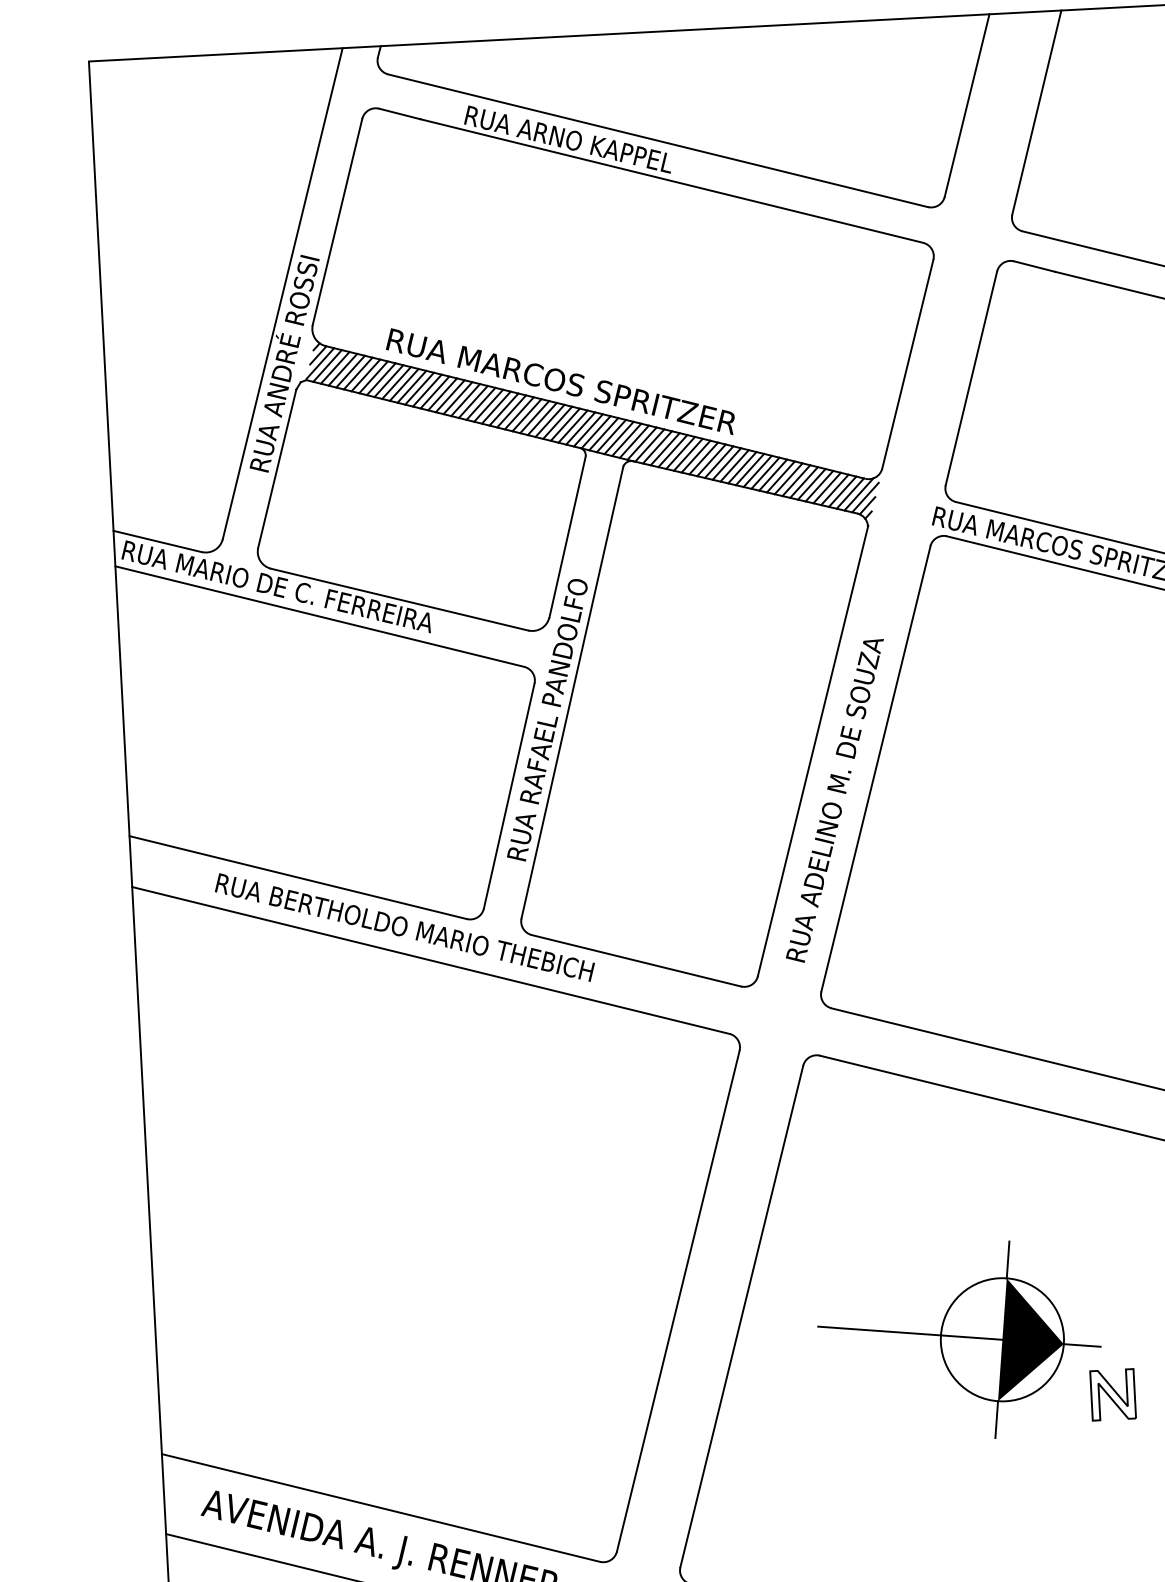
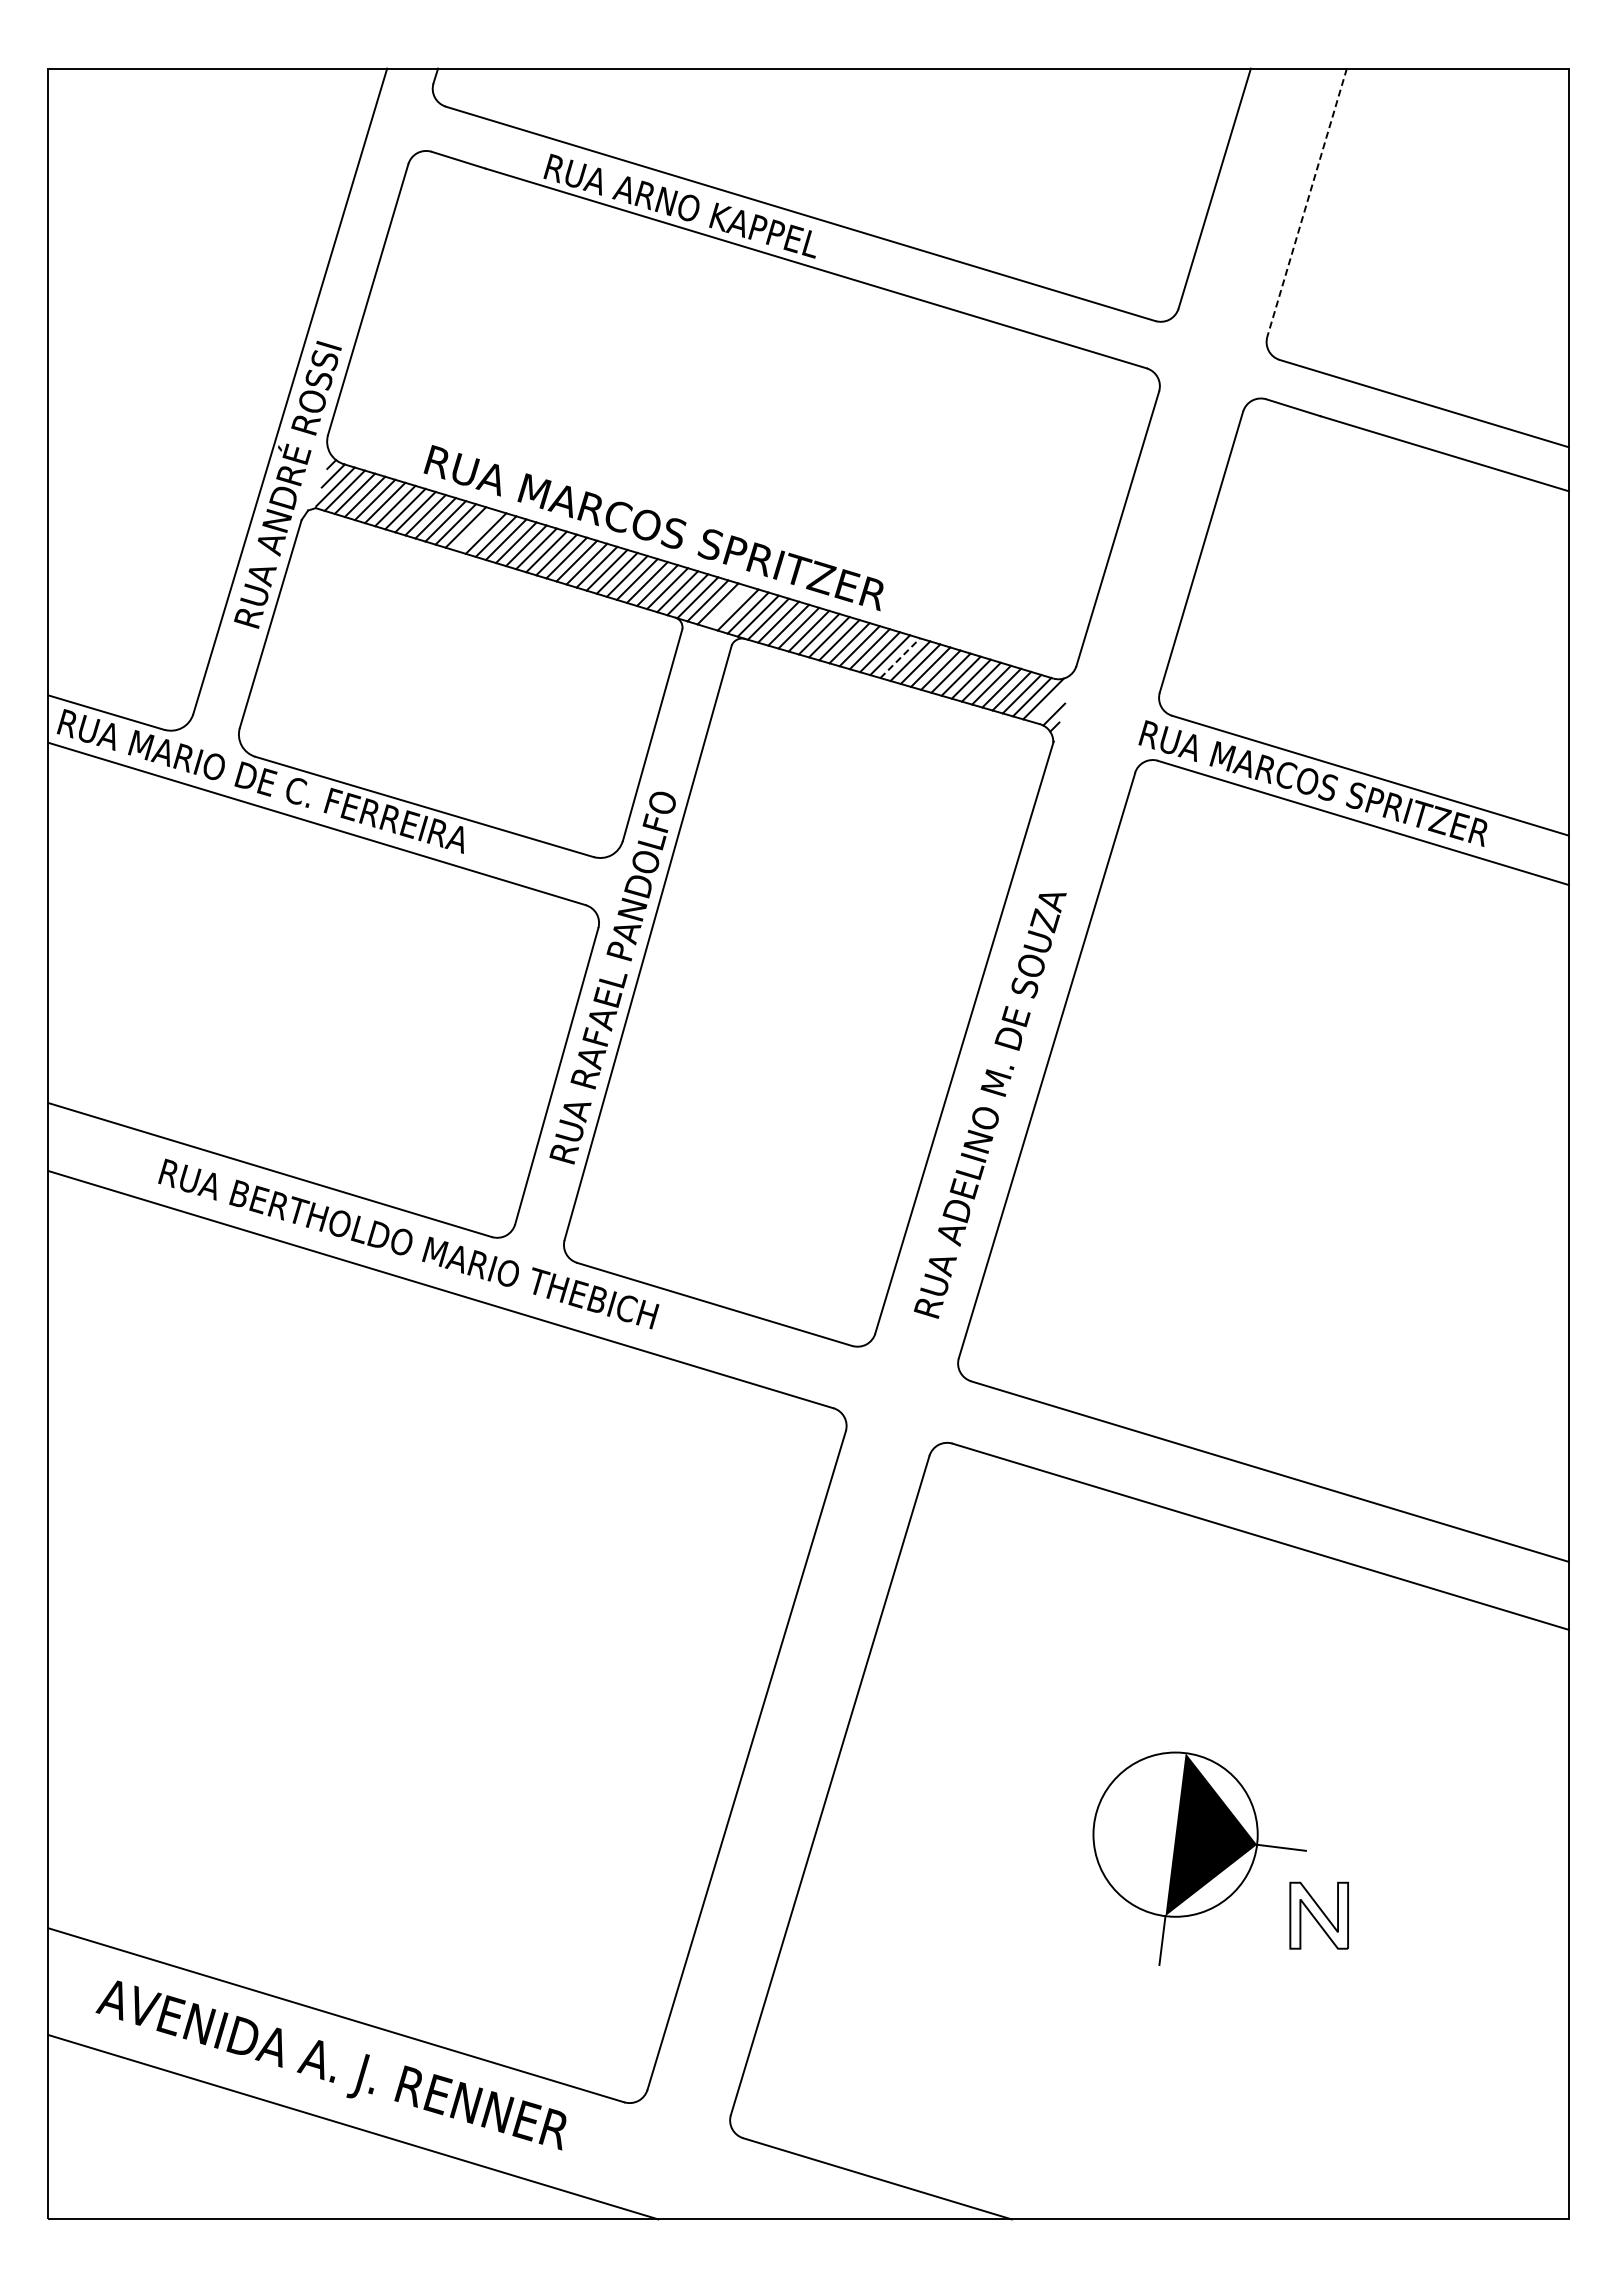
line: (1037, 112) -> (1307, 202), solid -> dashed
line: (426, 390) -> (475, 530), removed
line: (618, 437) -> (727, 606), removed
line: (750, 469) -> (900, 657), solid -> dashed
line: (865, 497) -> (1051, 703), removed
line: (1007, 1259) -> (1188, 1728), removed
line: (910, 1333) -> (1053, 1819), removed

